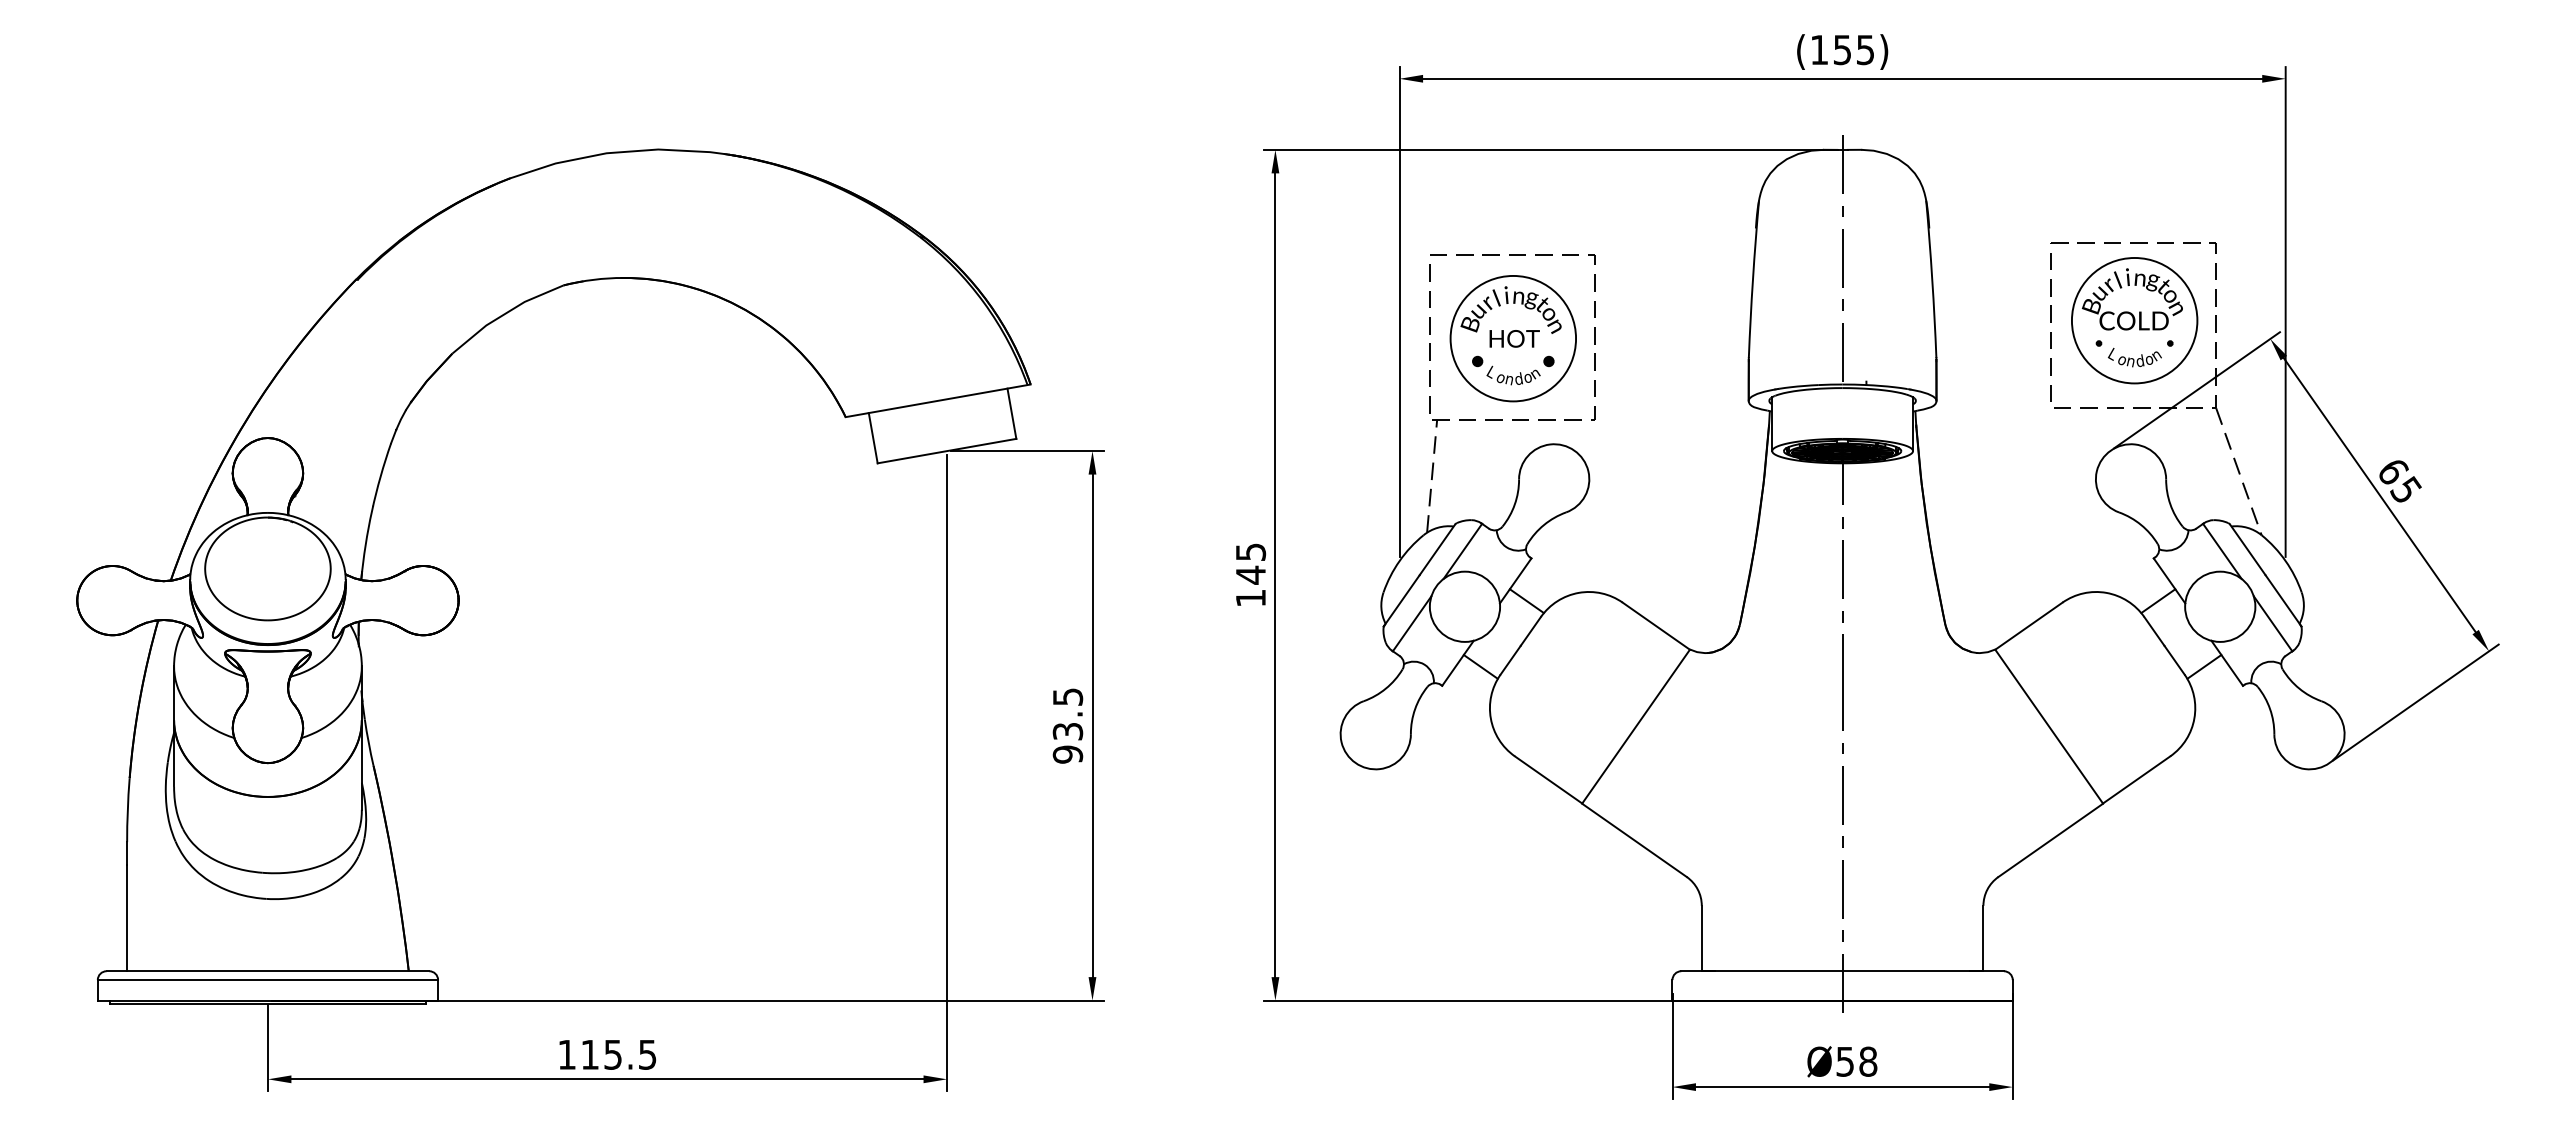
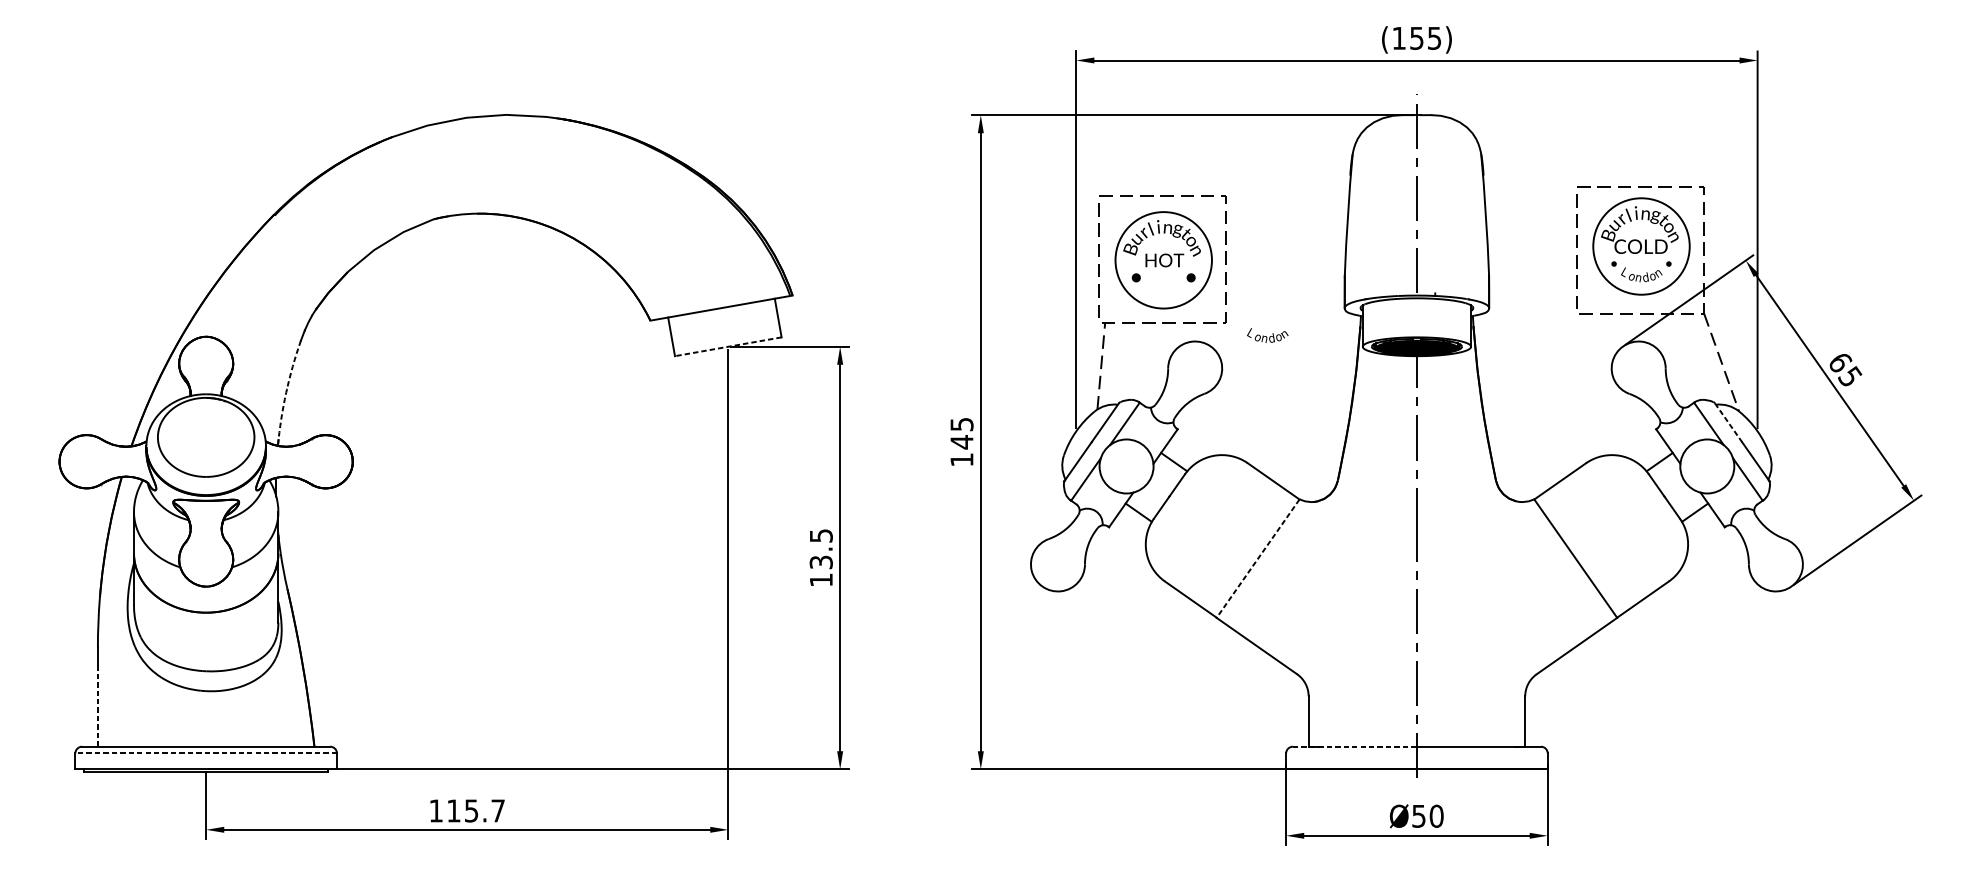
text: (1513, 375) -> (1267, 335), moved
line: (946, 451) -> (727, 347), solid -> dashed
arc: (372, 510) -> (286, 392), solid -> dashed
line: (2247, 549) -> (1728, 422), solid -> dashed
line: (1636, 726) -> (1258, 558), solid -> dashed
text: (1067, 754) -> (820, 580), 93.5 -> 13.5
line: (127, 917) -> (98, 705), solid -> dashed
line: (1761, 971) -> (1354, 746), solid -> dashed
line: (267, 980) -> (205, 753), solid -> dashed
text: (647, 1054) -> (498, 810), 115.5 -> 115.7
text: (1868, 1061) -> (1436, 816), Ø58 -> Ø50

